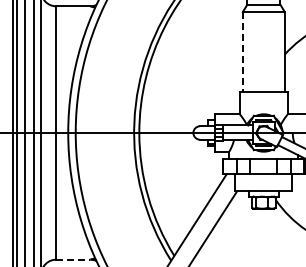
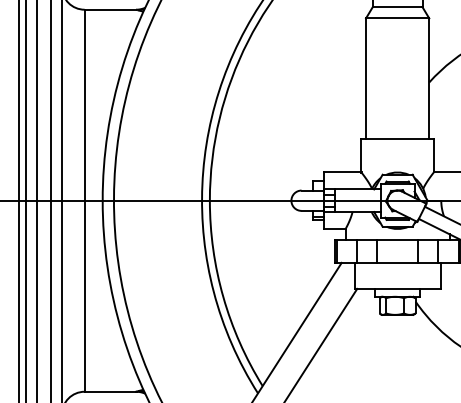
line: (242, 51) -> (365, 77), dashed -> solid
line: (73, 259) -> (110, 391), dashed -> solid

